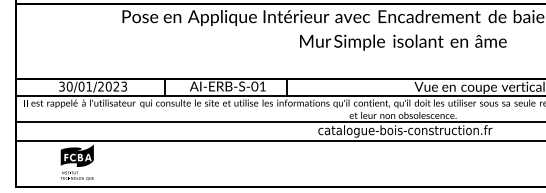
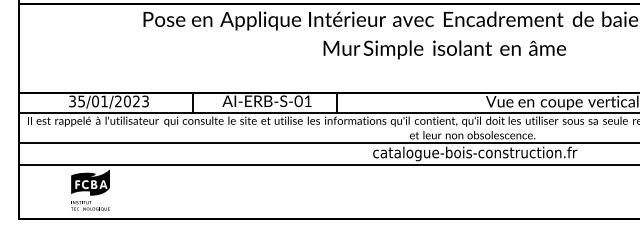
text: (403, 42) -> (444, 49), moved
text: (69, 86) -> (81, 101), 30/01/2023 -> 35/01/2023

